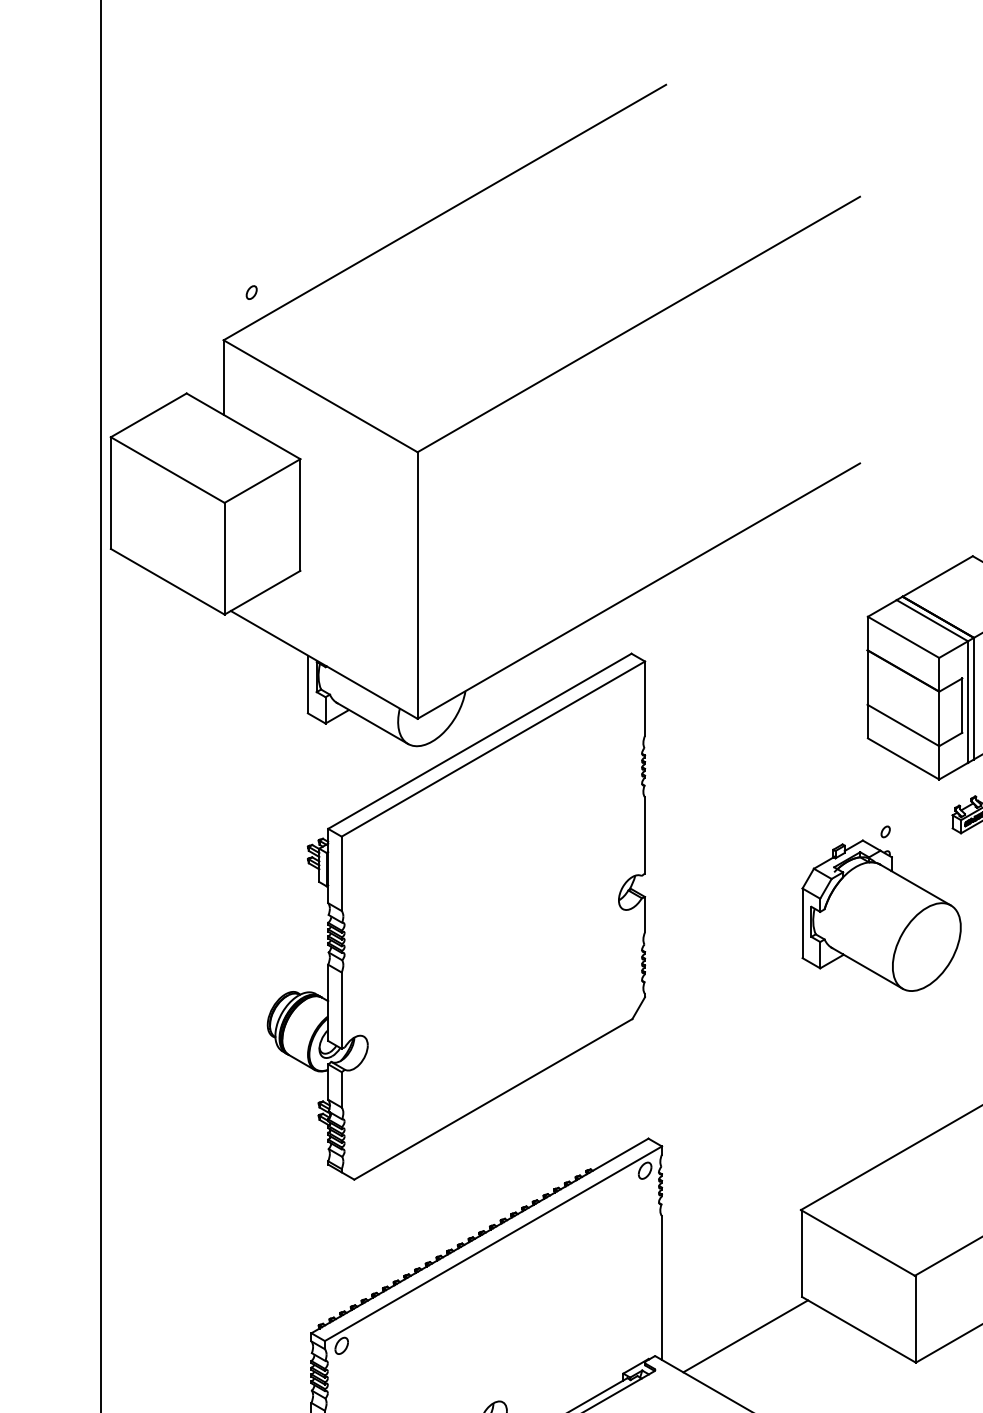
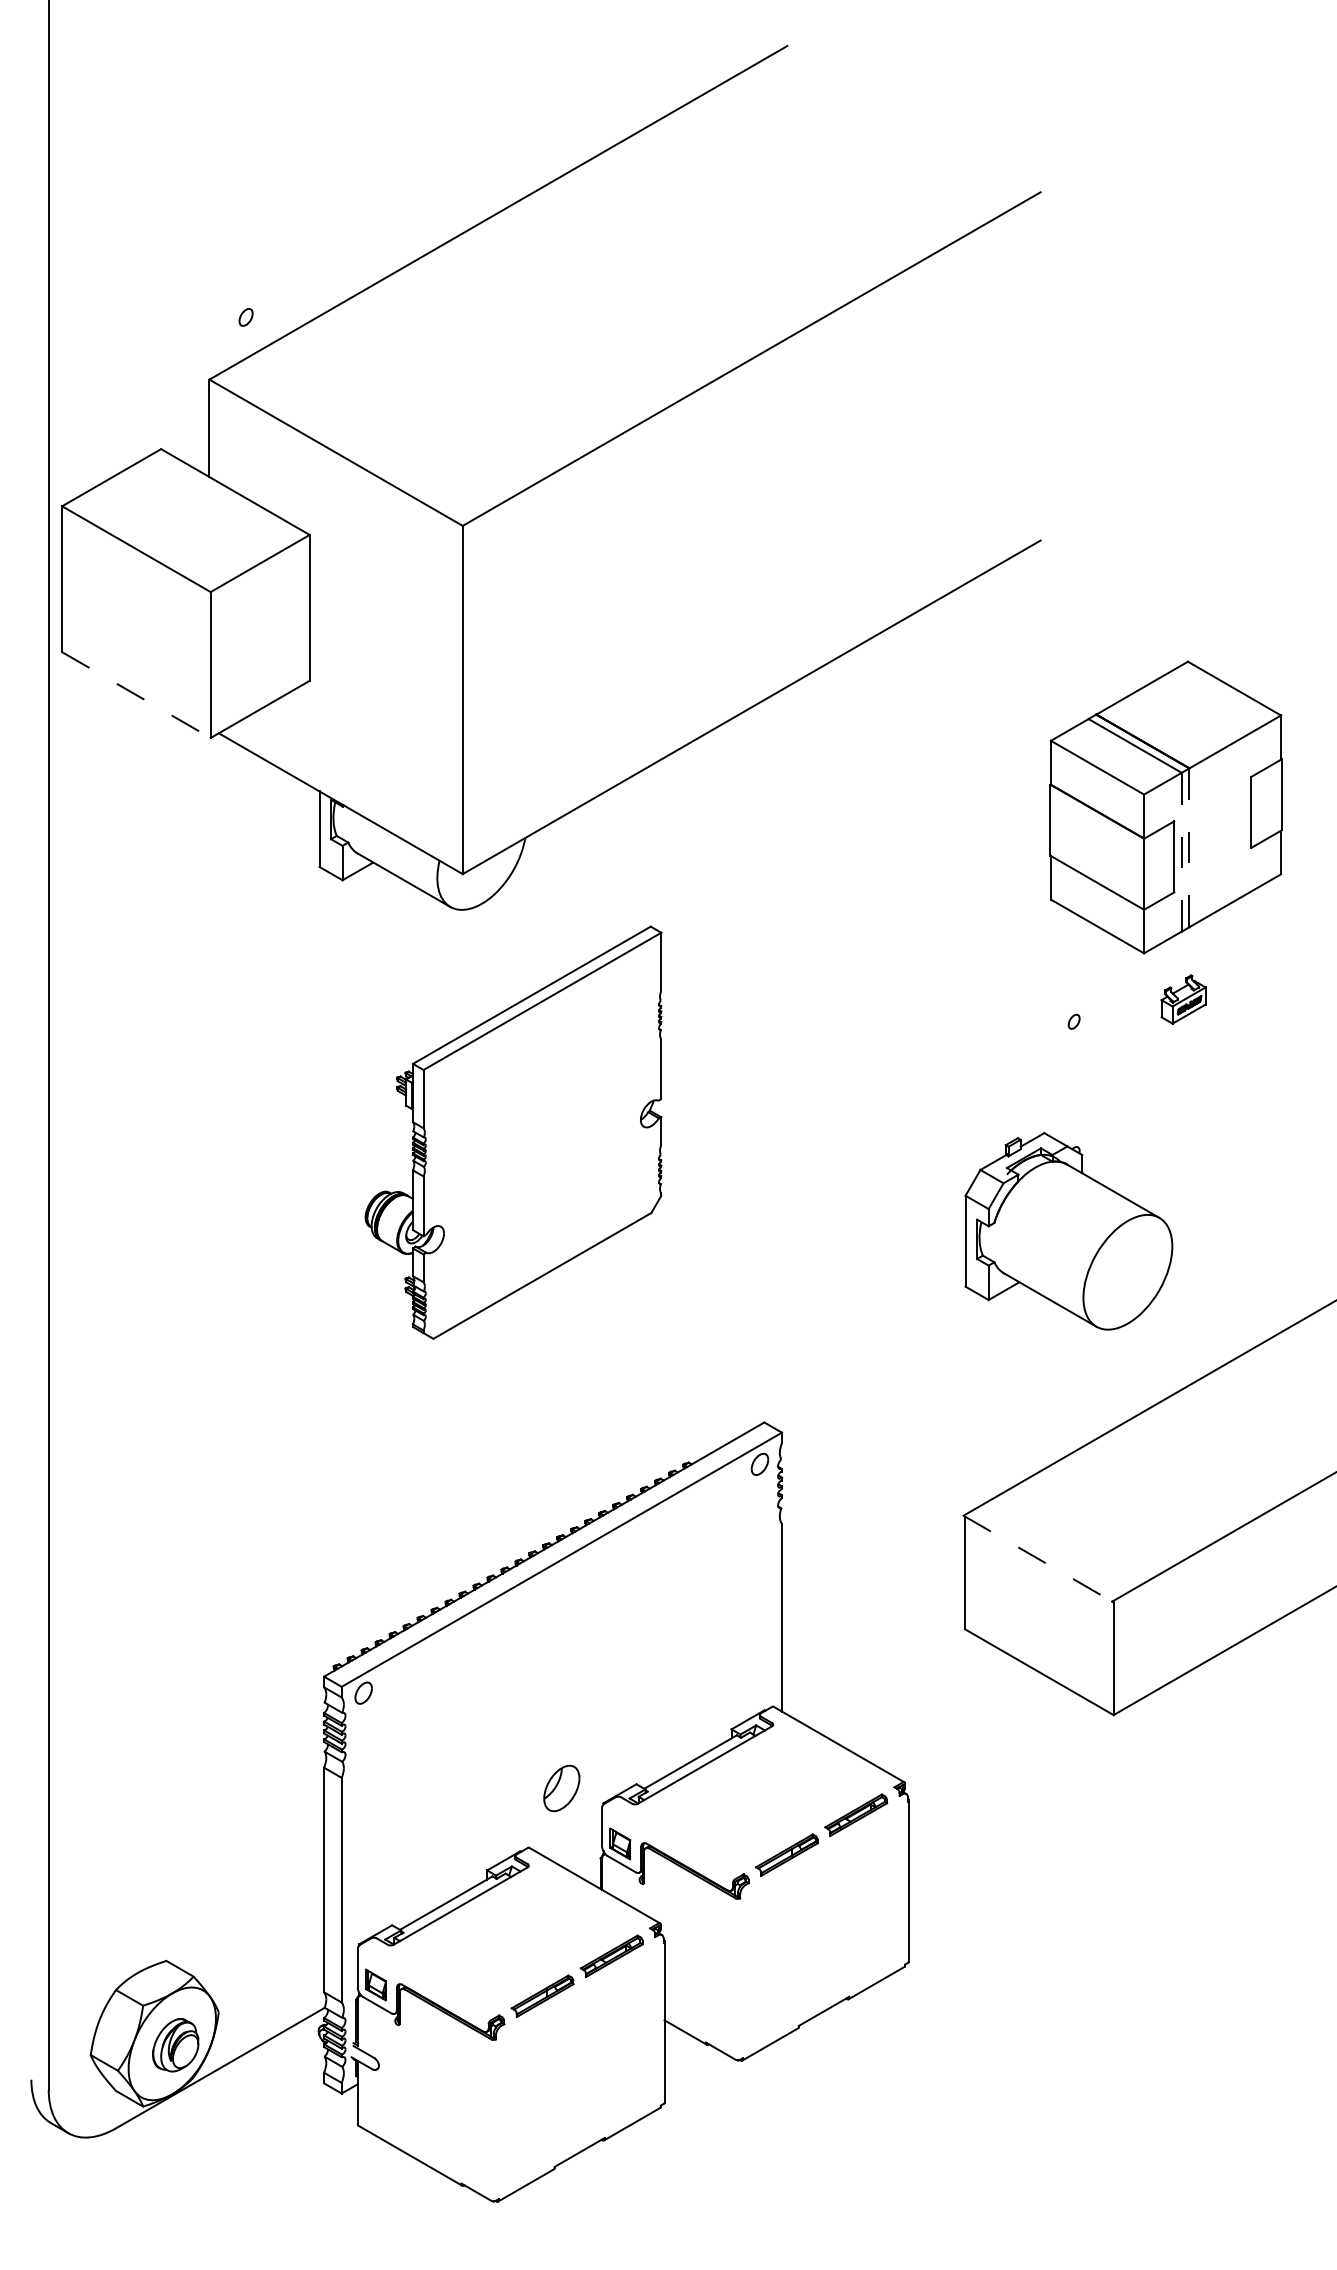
line: (167, 582) -> (136, 695), solid -> dashed
line: (973, 699) -> (1189, 848), solid -> dashed
line: (967, 701) -> (1181, 851), solid -> dashed
part: (881, 915) -> (1068, 1231), moved
part: (456, 916) -> (513, 1132), size x0.6
line: (857, 1242) -> (1037, 1558), solid -> dashed
line: (745, 1336) -> (890, 1680), removed

